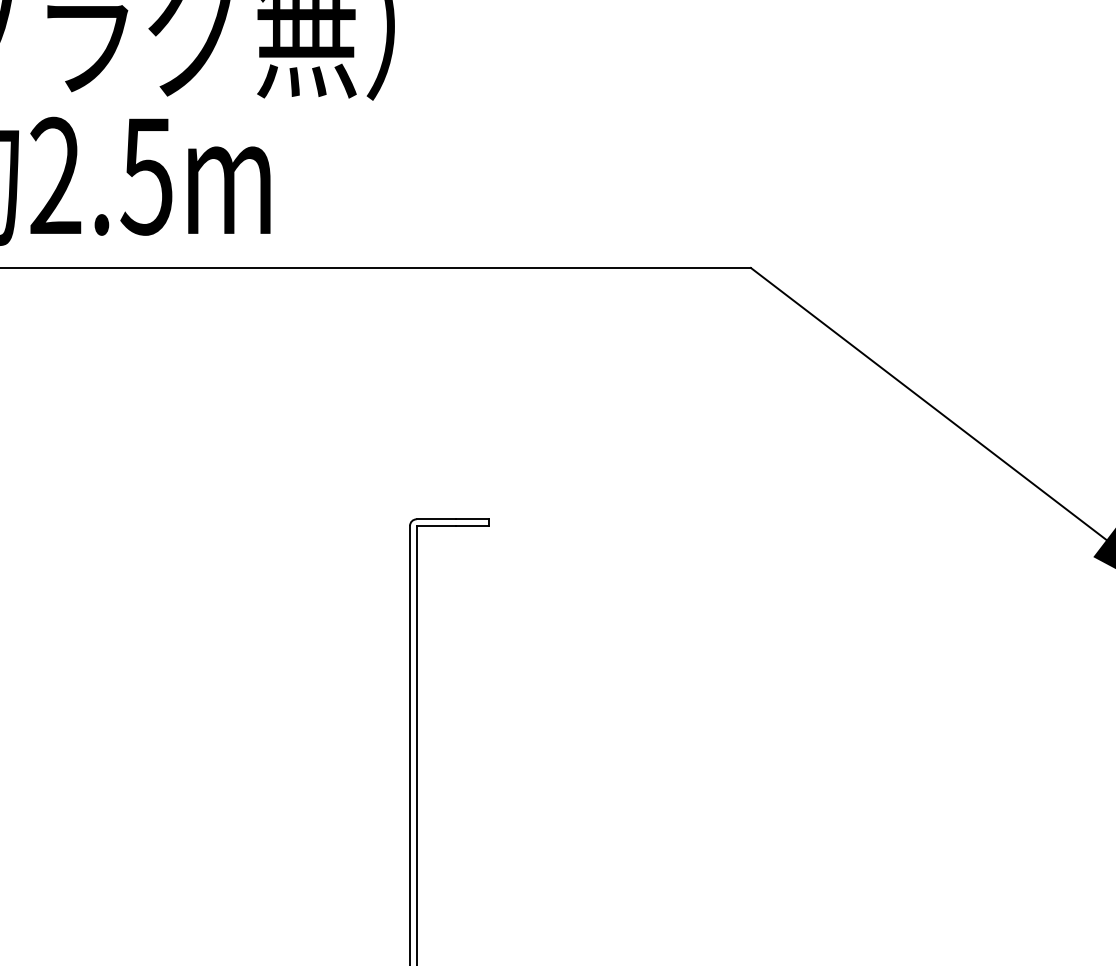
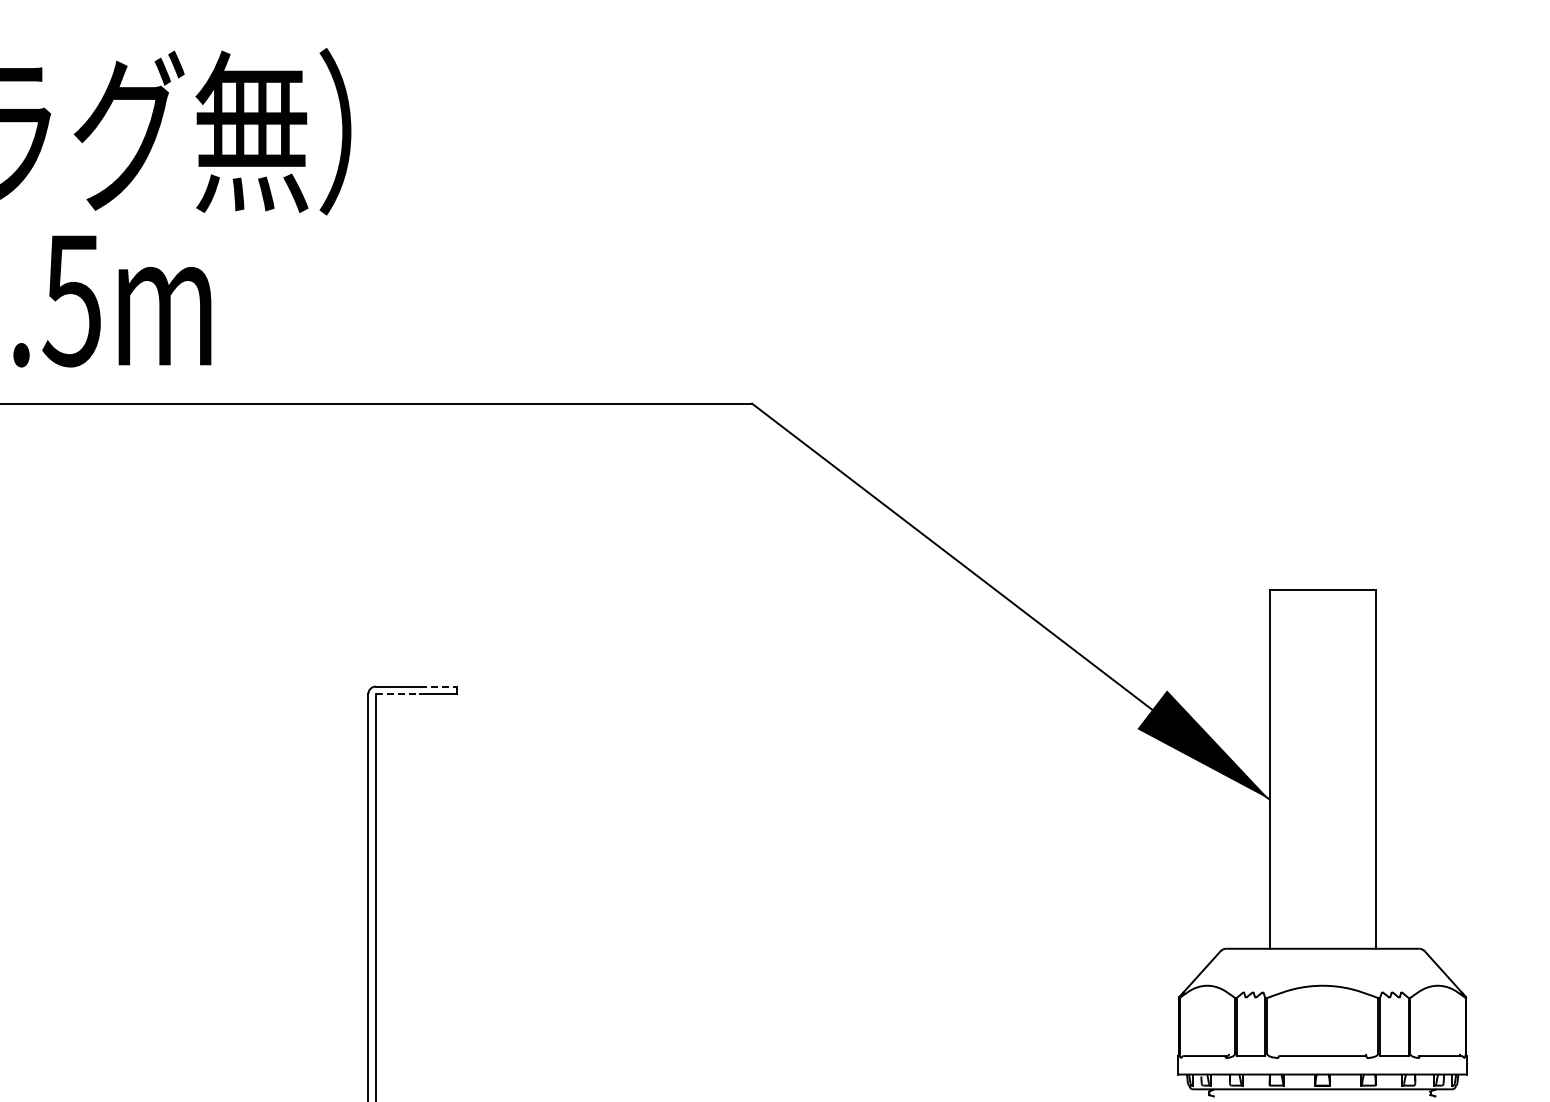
line: (473, 519) -> (439, 686), solid -> dashed
line: (436, 525) -> (398, 693), solid -> dashed

